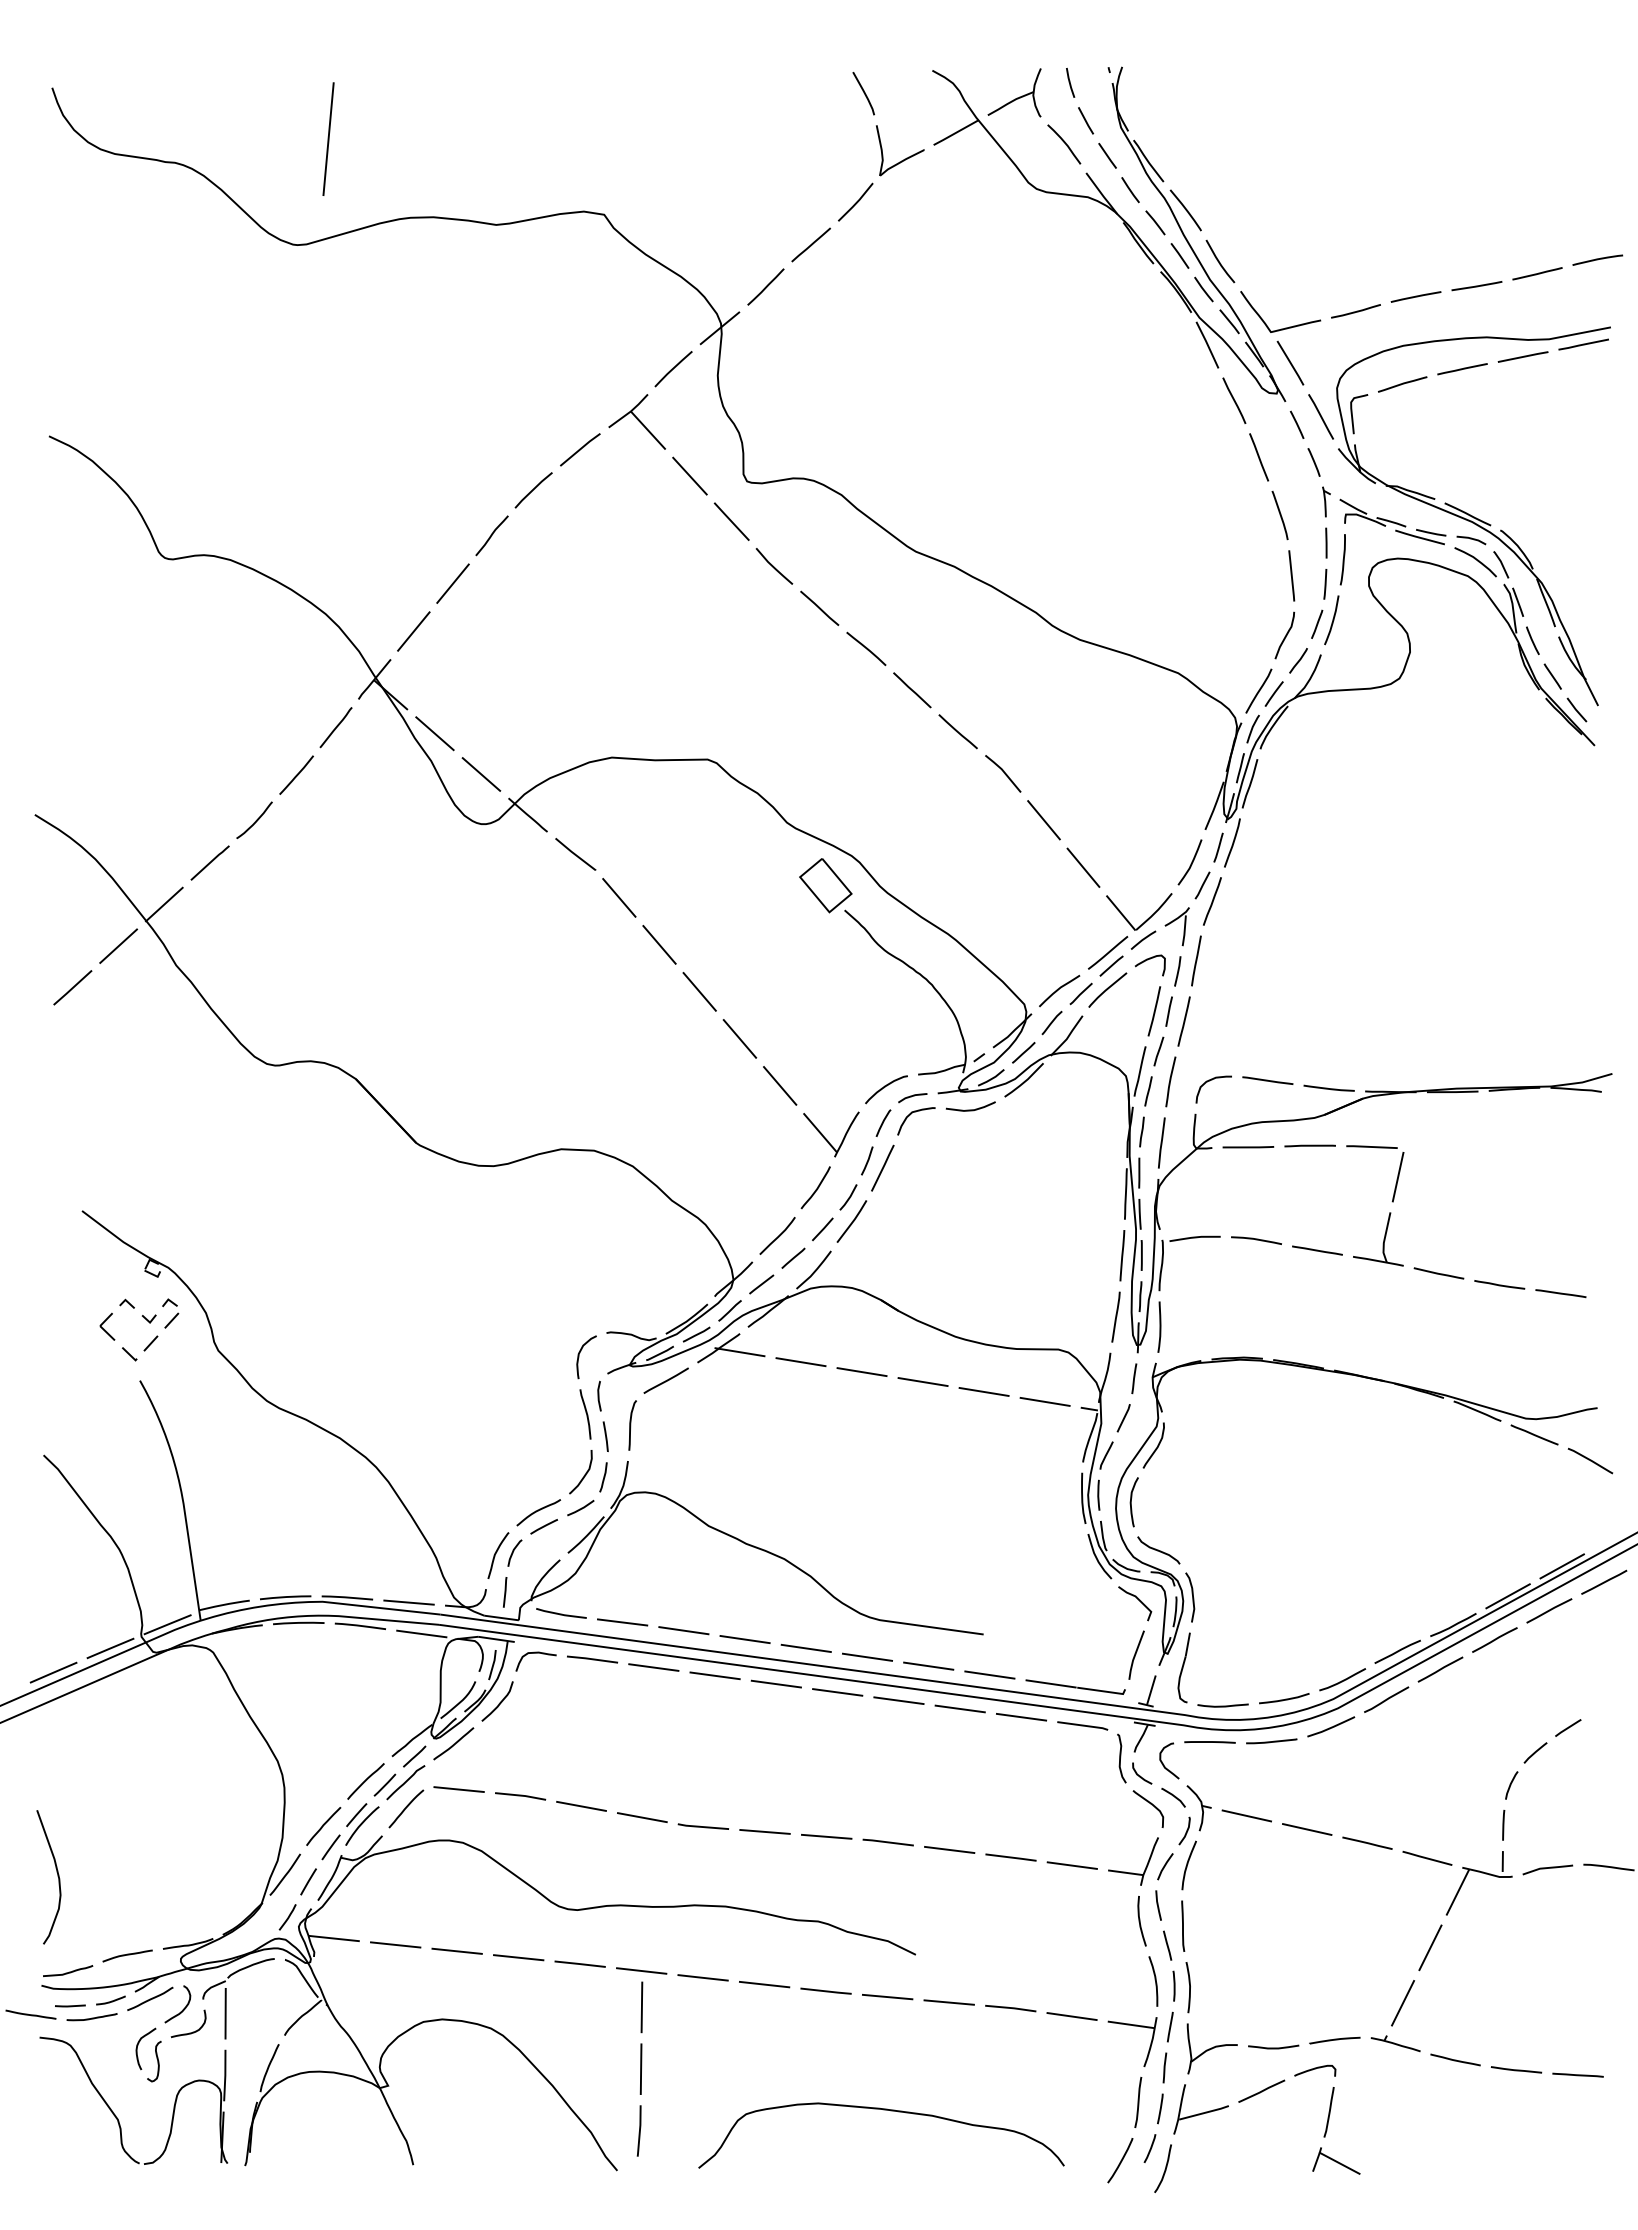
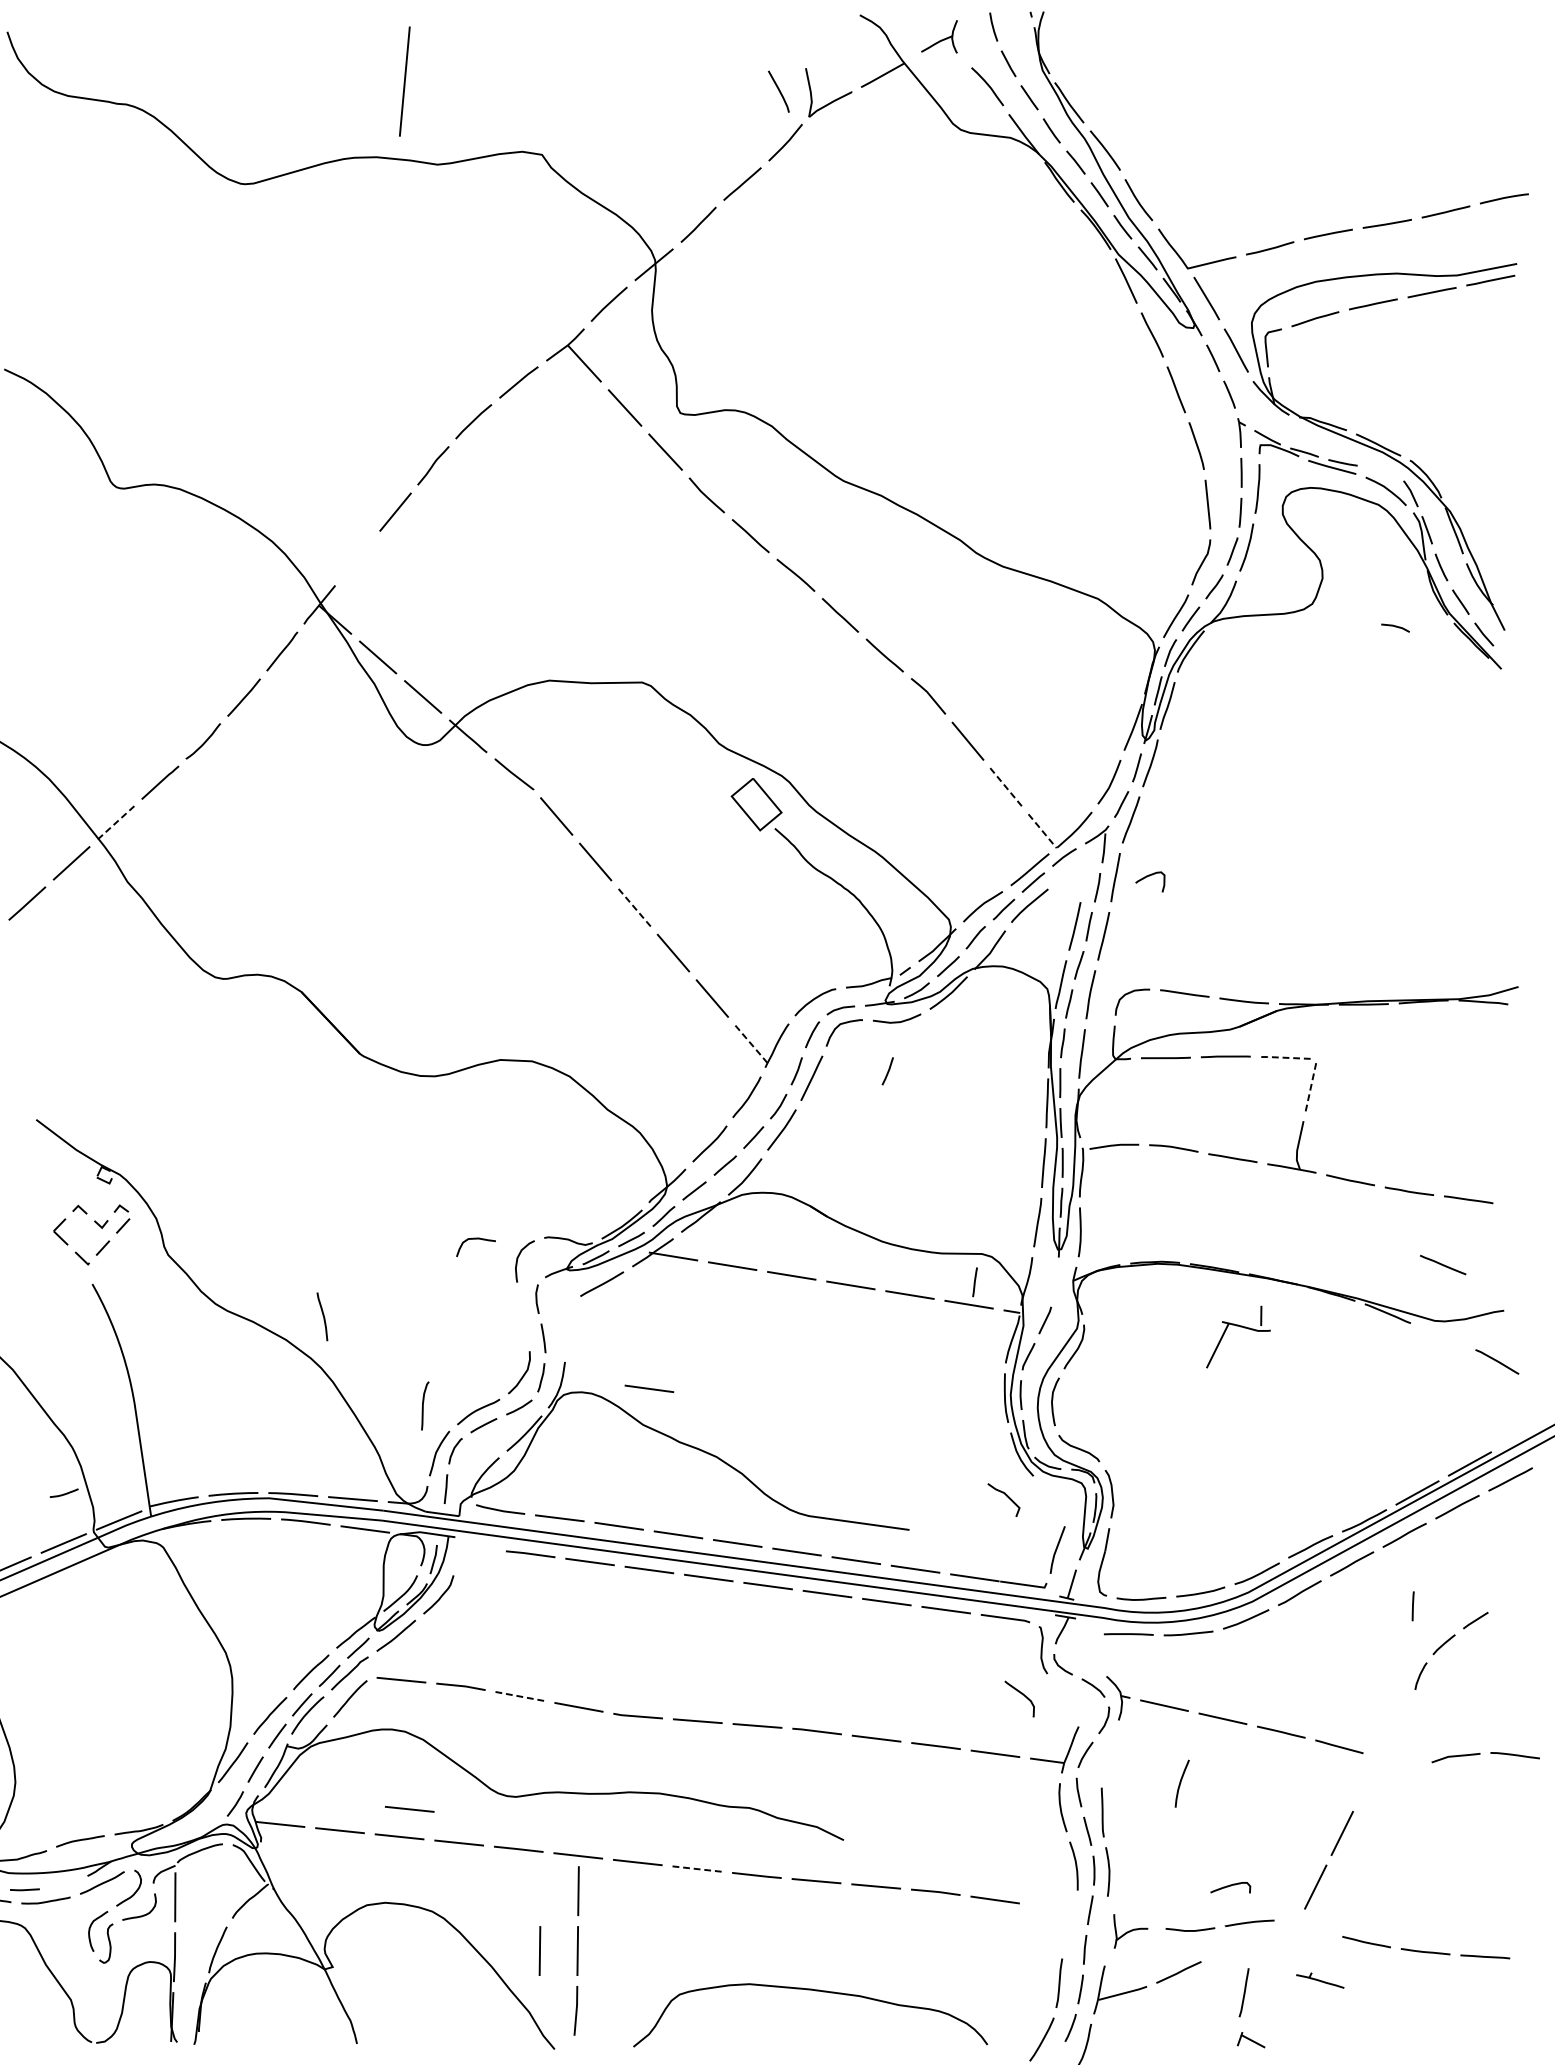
part: (1014, 92) -> (939, 36), size x0.7
curve: (863, 93) -> (778, 91), moved
line: (328, 138) -> (404, 80), moved
line: (1471, 539) -> (1395, 627), moved
line: (413, 631) -> (357, 558), removed
line: (1083, 867) -> (1006, 787), solid -> dashed
line: (163, 905) -> (115, 823), solid -> dashed
line: (1121, 913) -> (1043, 831), solid -> dashed
curve: (1147, 960) -> (1147, 877), moved
line: (699, 991) -> (634, 907), solid -> dashed
line: (820, 1132) -> (751, 1043), solid -> dashed
line: (1371, 1146) -> (1285, 1057), solid -> dashed
line: (961, 1160) -> (888, 1070), added
line: (1398, 1177) -> (1311, 1087), solid -> dashed
line: (1134, 1378) -> (975, 1282), moved
curve: (585, 1413) -> (322, 1315), moved
curve: (631, 1425) -> (424, 1406), moved
line: (1534, 1434) -> (1443, 1264), moved
line: (714, 1488) -> (648, 1388), added
line: (1138, 1600) -> (1007, 1497), moved
curve: (535, 1653) -> (475, 1239), moved
curve: (1164, 1764) -> (1084, 1655), removed
curve: (1151, 1805) -> (1022, 1695), moved
line: (581, 1806) -> (520, 1696), solid -> dashed
line: (1503, 1825) -> (1413, 1606), moved
curve: (1188, 1864) -> (1181, 1782), moved
part: (1481, 1873) -> (1240, 1327), moved
line: (467, 1922) -> (409, 1808), added
line: (764, 1984) -> (697, 1868), solid -> dashed
curve: (111, 2000) -> (64, 1493), moved
part: (1133, 2026) -> (1054, 1909), removed
part: (1395, 2043) -> (1320, 1980), moved
part: (1211, 2048) -> (1130, 1930), size x0.7
line: (601, 2068) -> (539, 1950), added
curve: (1315, 2069) -> (1230, 1886), moved
part: (1336, 2160) -> (1251, 2039), size x0.6

